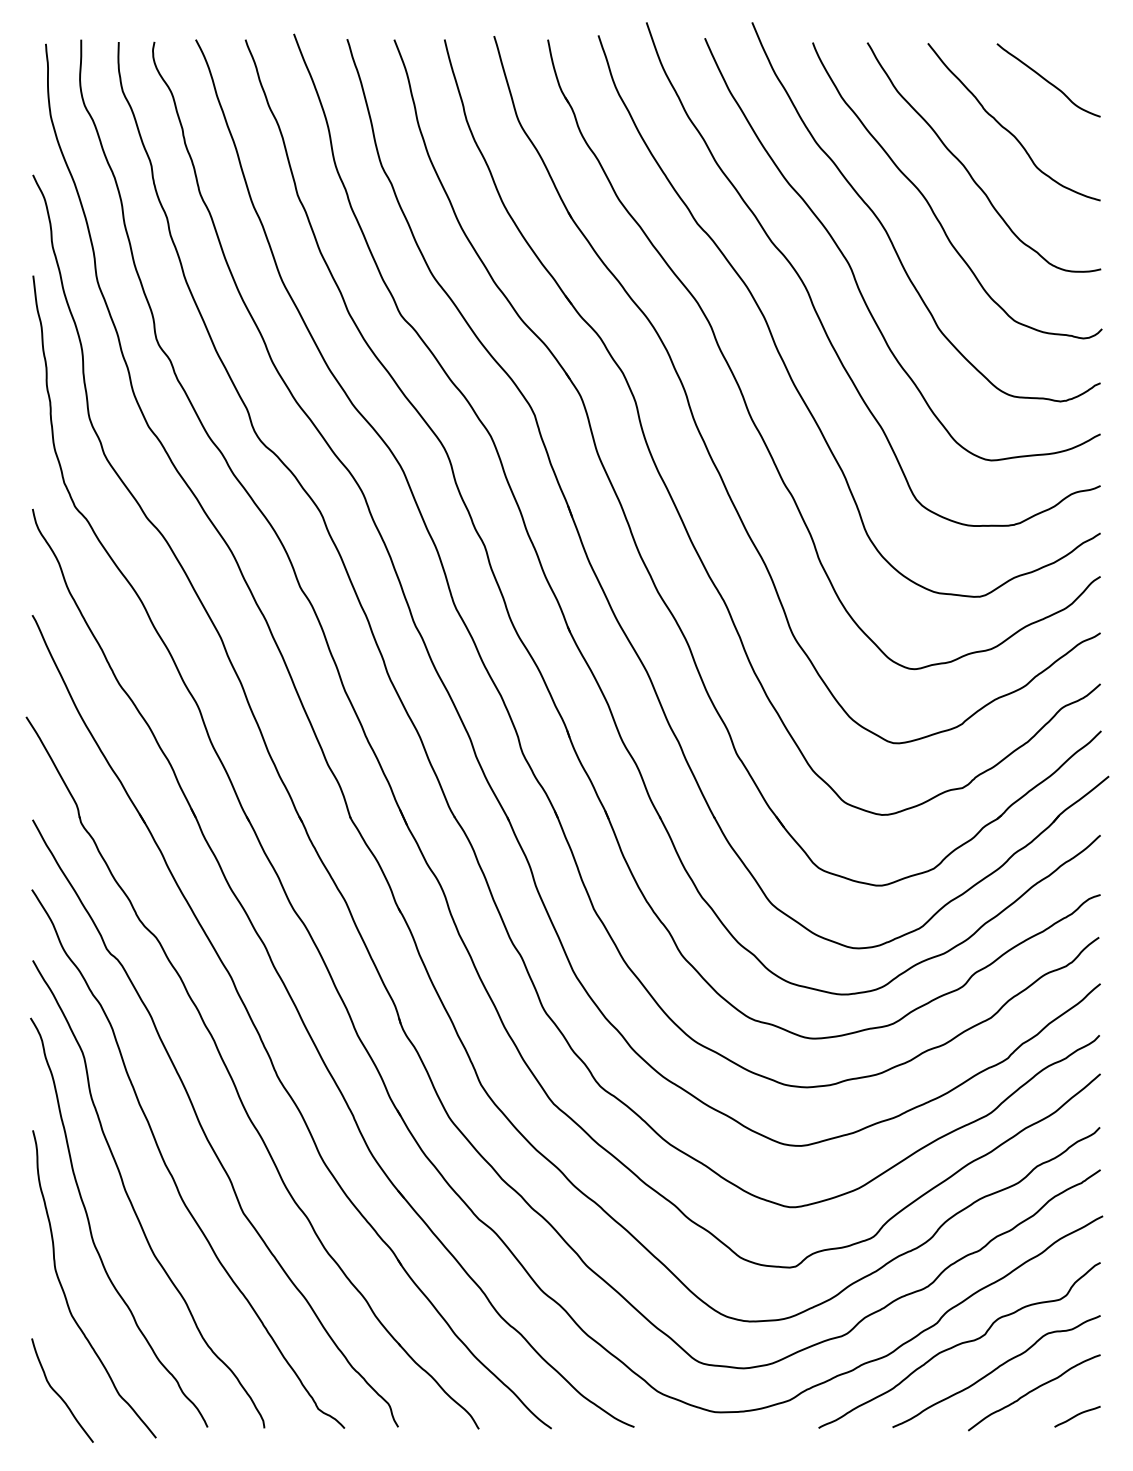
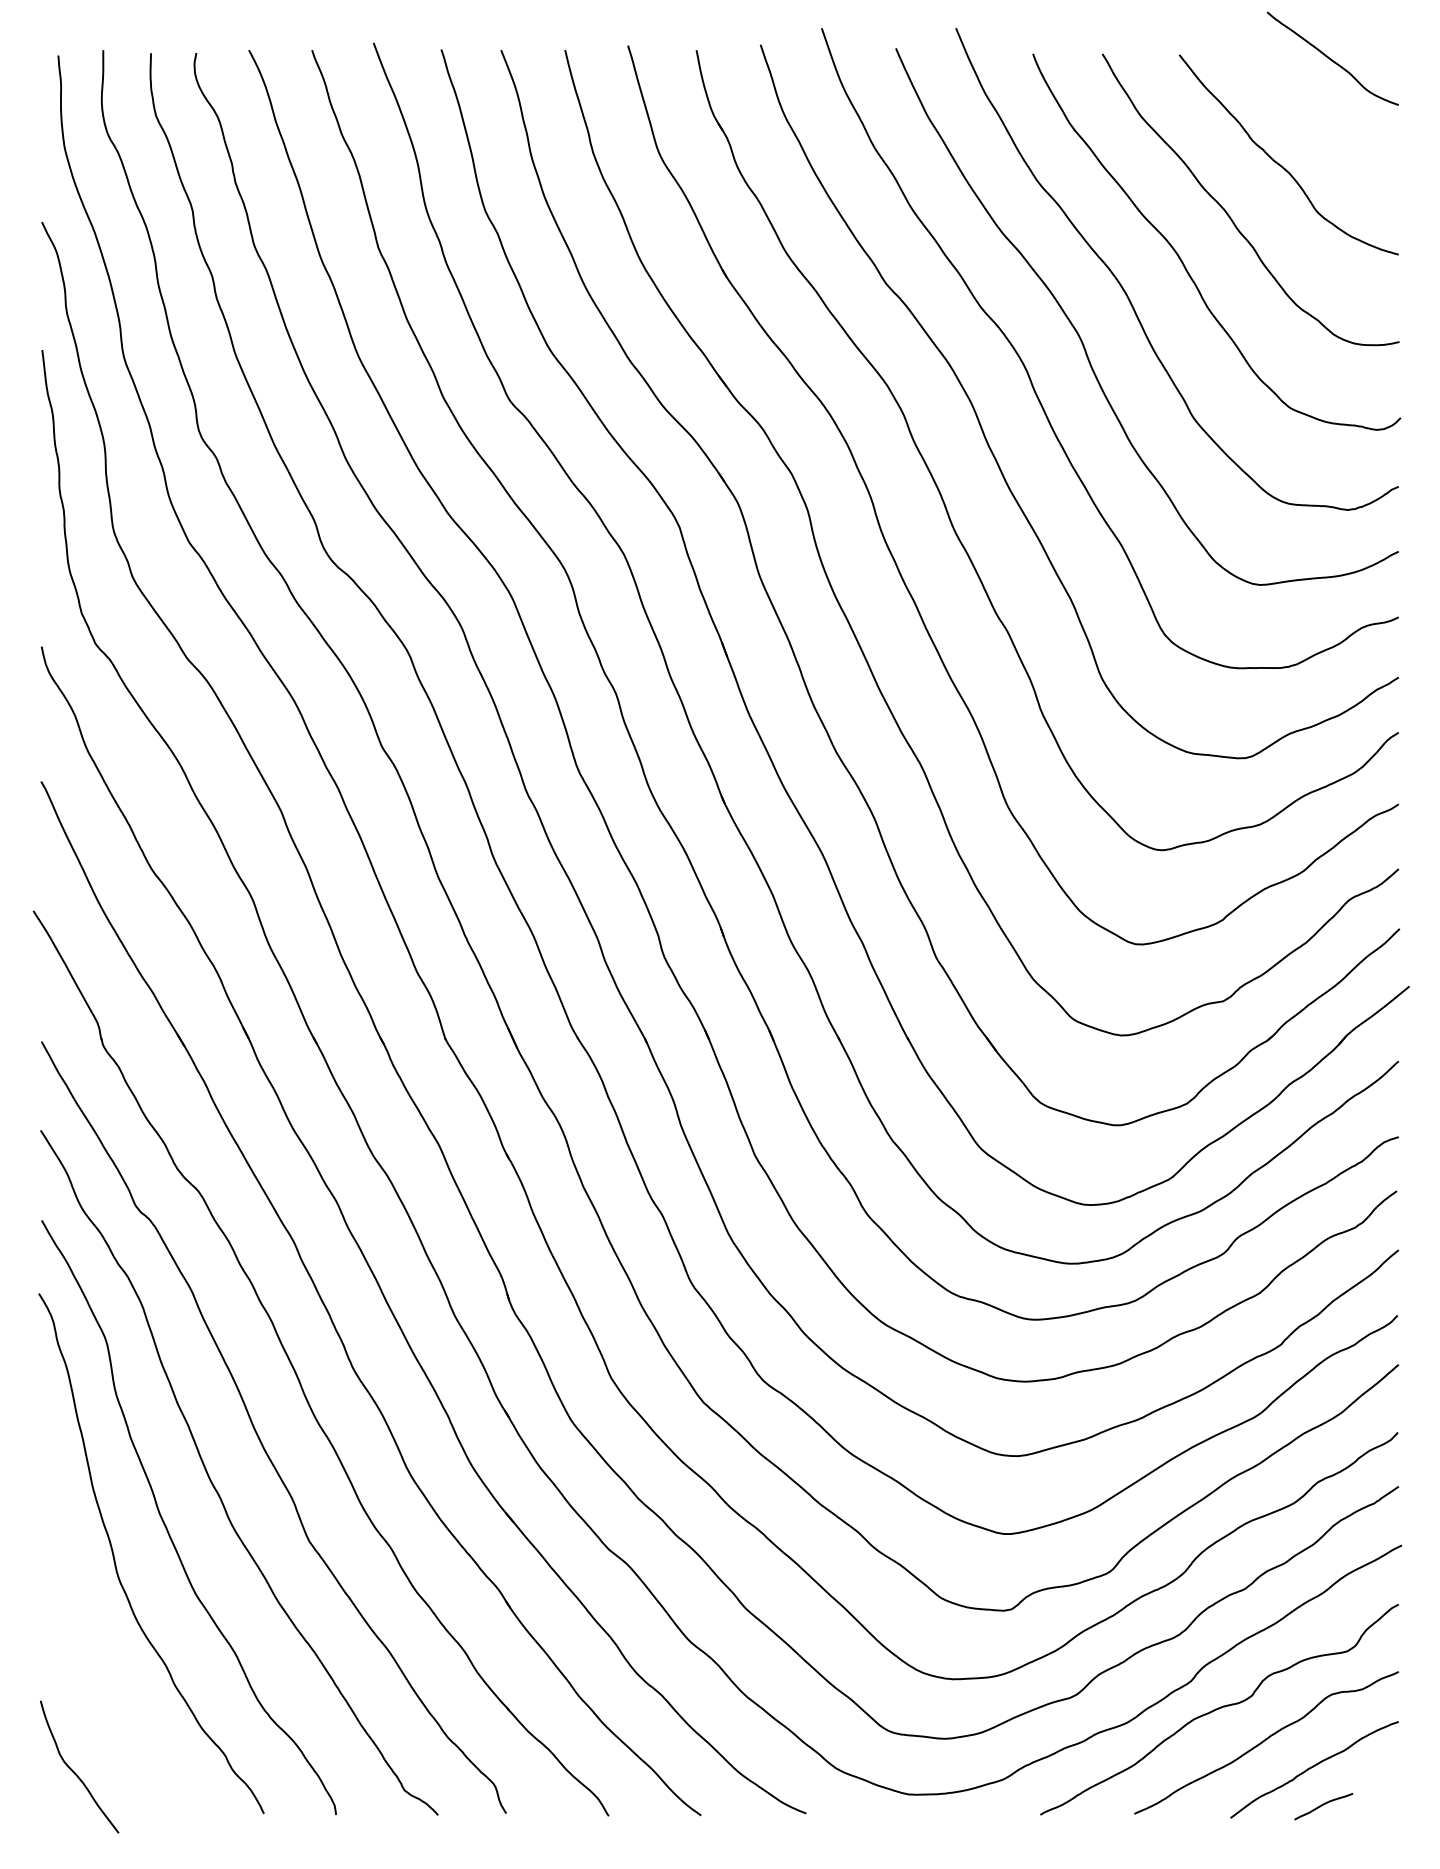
curve: (1048, 80) -> (1332, 58), moved
curve: (65, 1293) -> (83, 1643), removed
curve: (1077, 1415) -> (1323, 1805), moved

